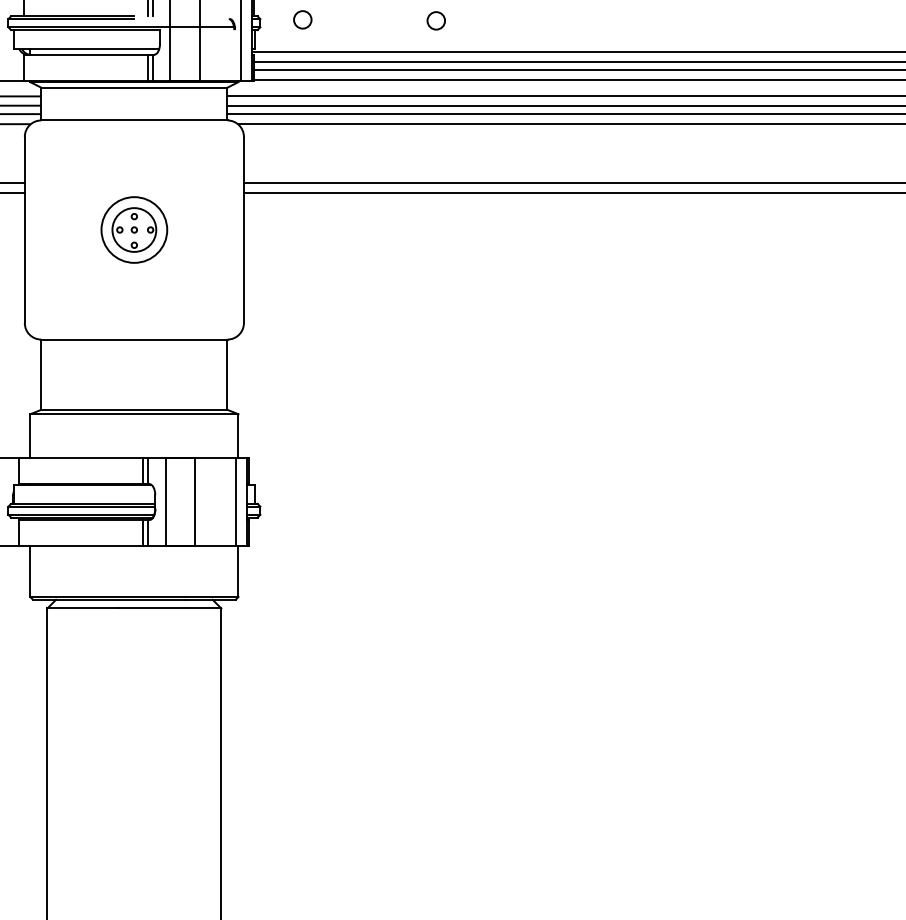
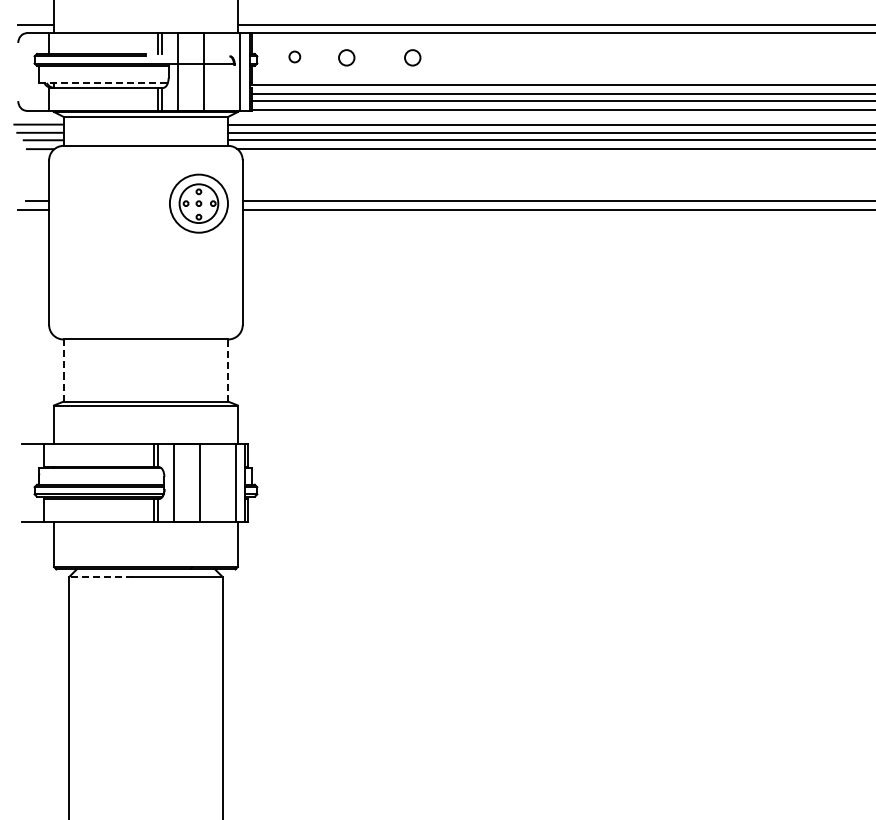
circle: (302, 19) -> (294, 56), size x0.7
circle: (361, 20) -> (346, 57), added
line: (87, 48) -> (104, 82), solid -> dashed
part: (133, 229) -> (198, 203), moved
line: (227, 374) -> (228, 370), solid -> dashed
line: (41, 375) -> (63, 371), solid -> dashed
line: (82, 608) -> (100, 577), solid -> dashed

